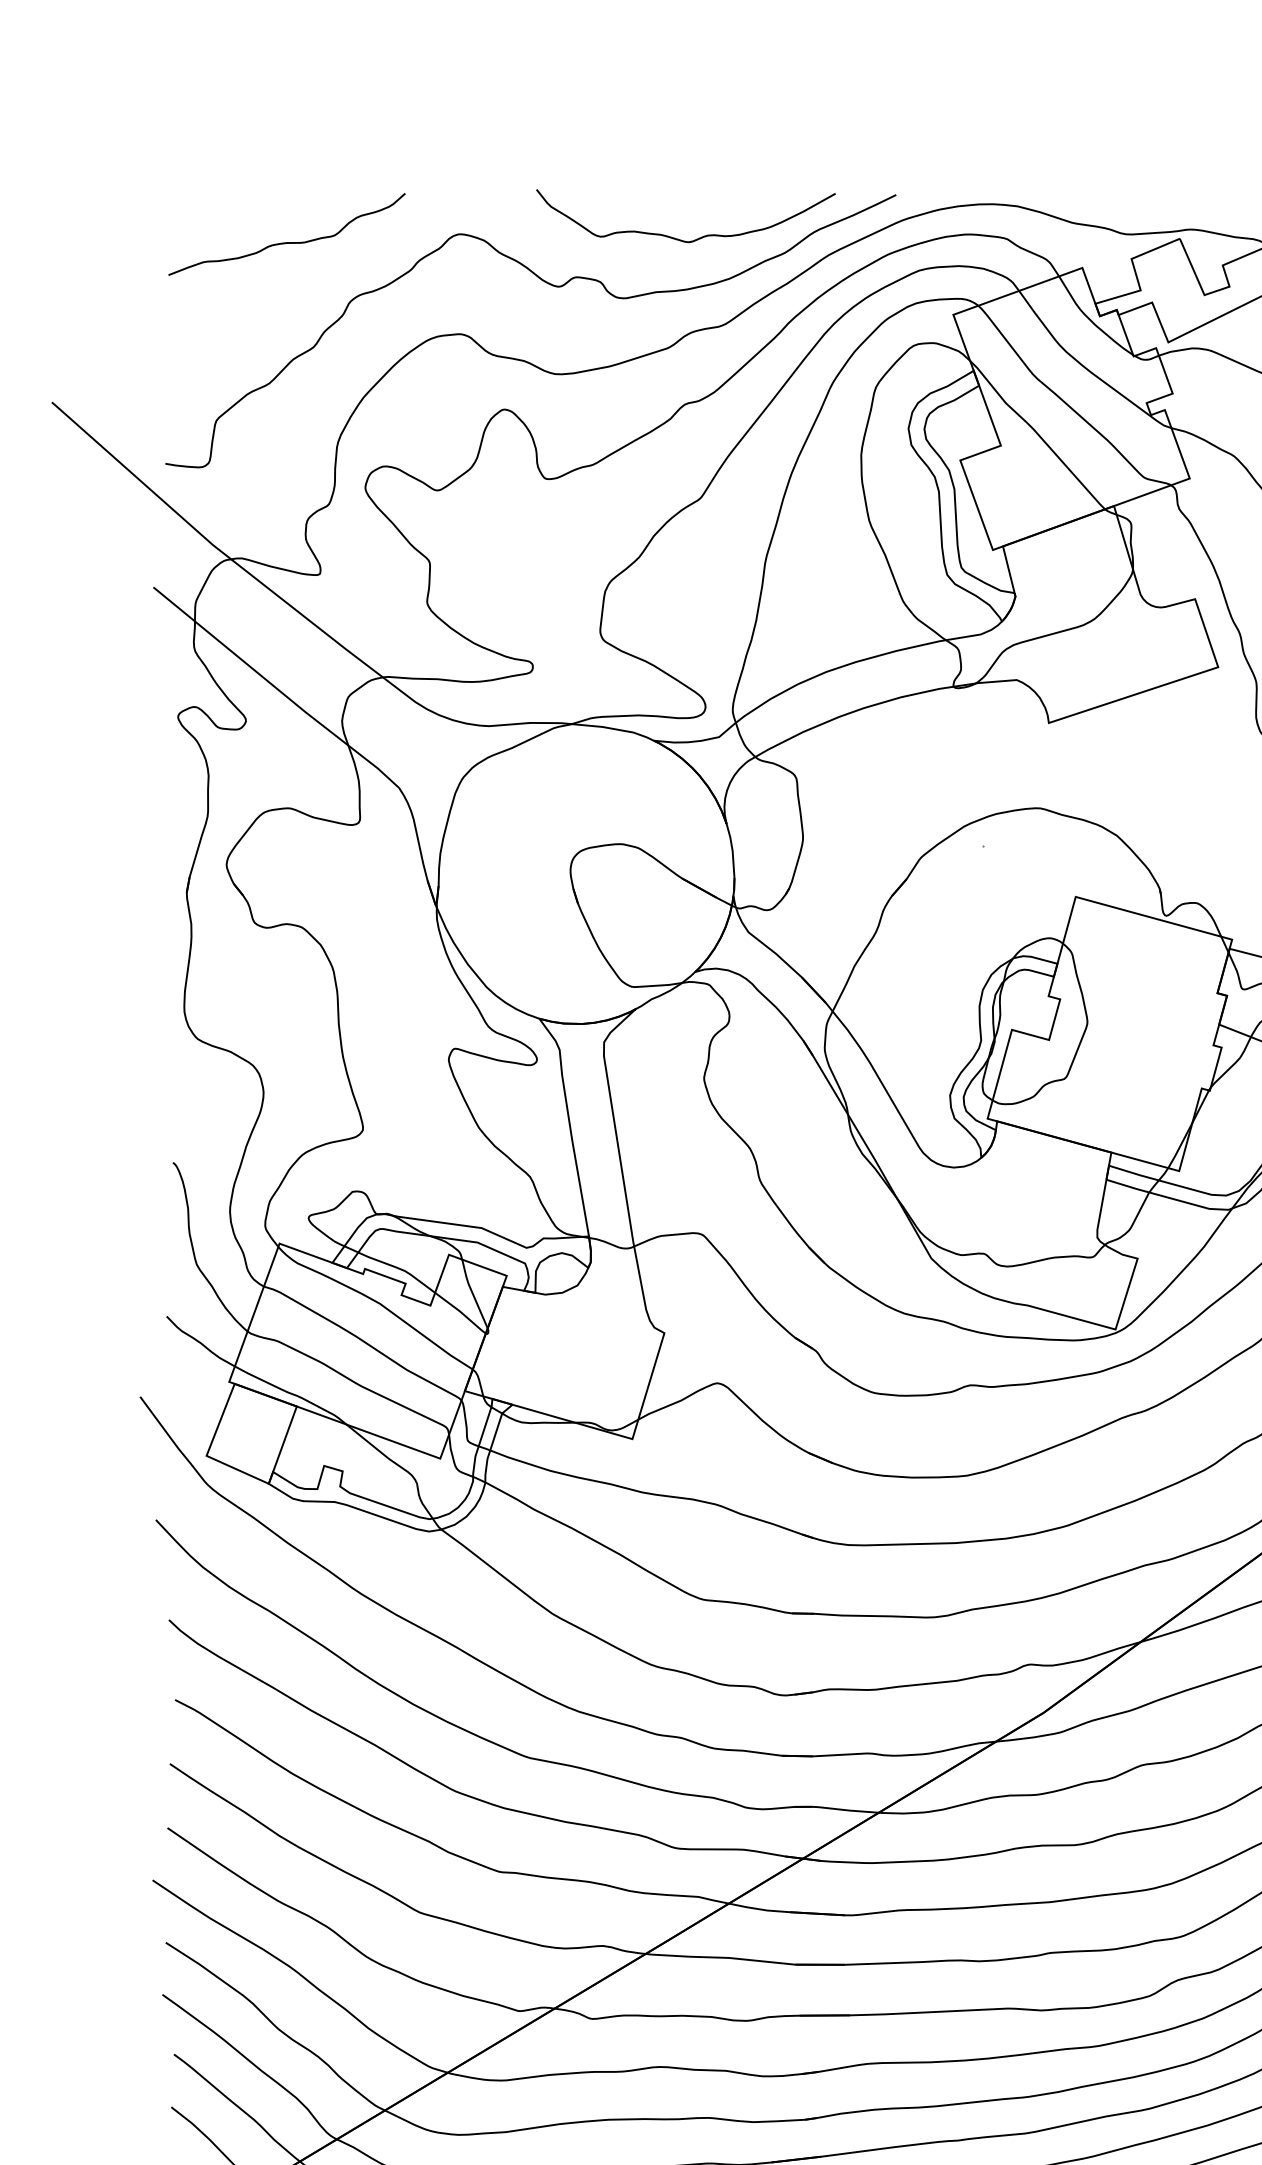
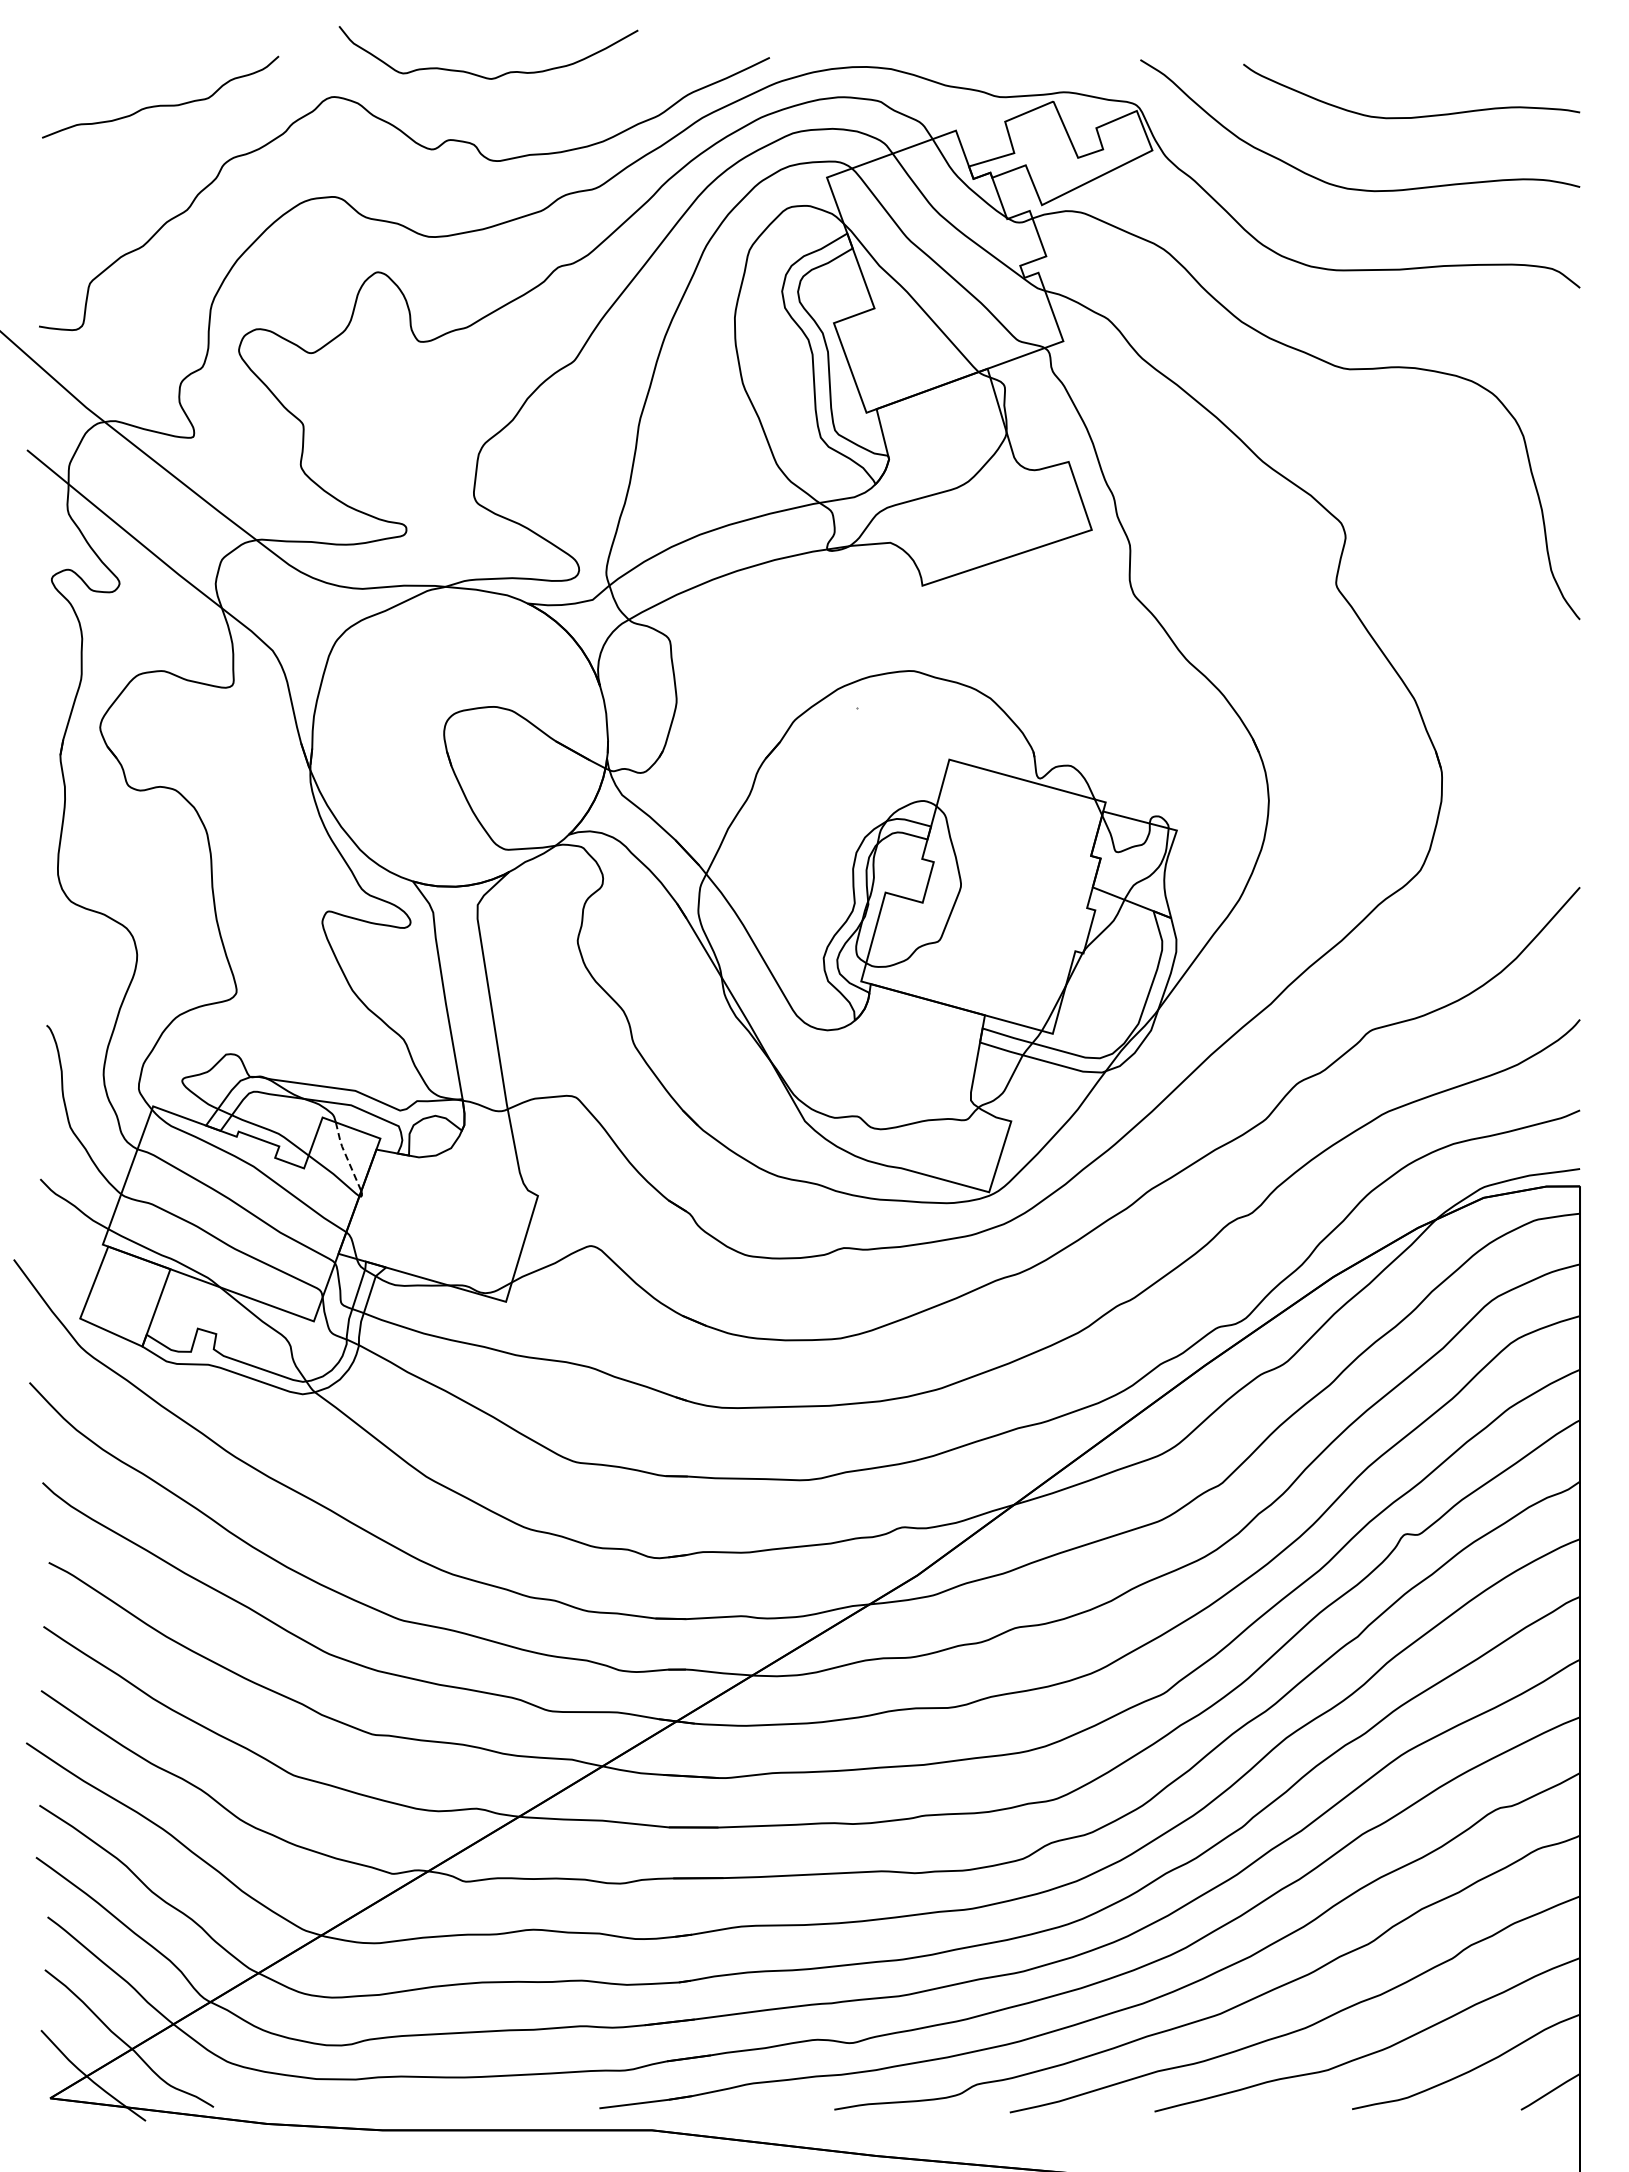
curve: (678, 238) -> (481, 75), moved
line: (472, 1292) -> (346, 1155), solid -> dashed

